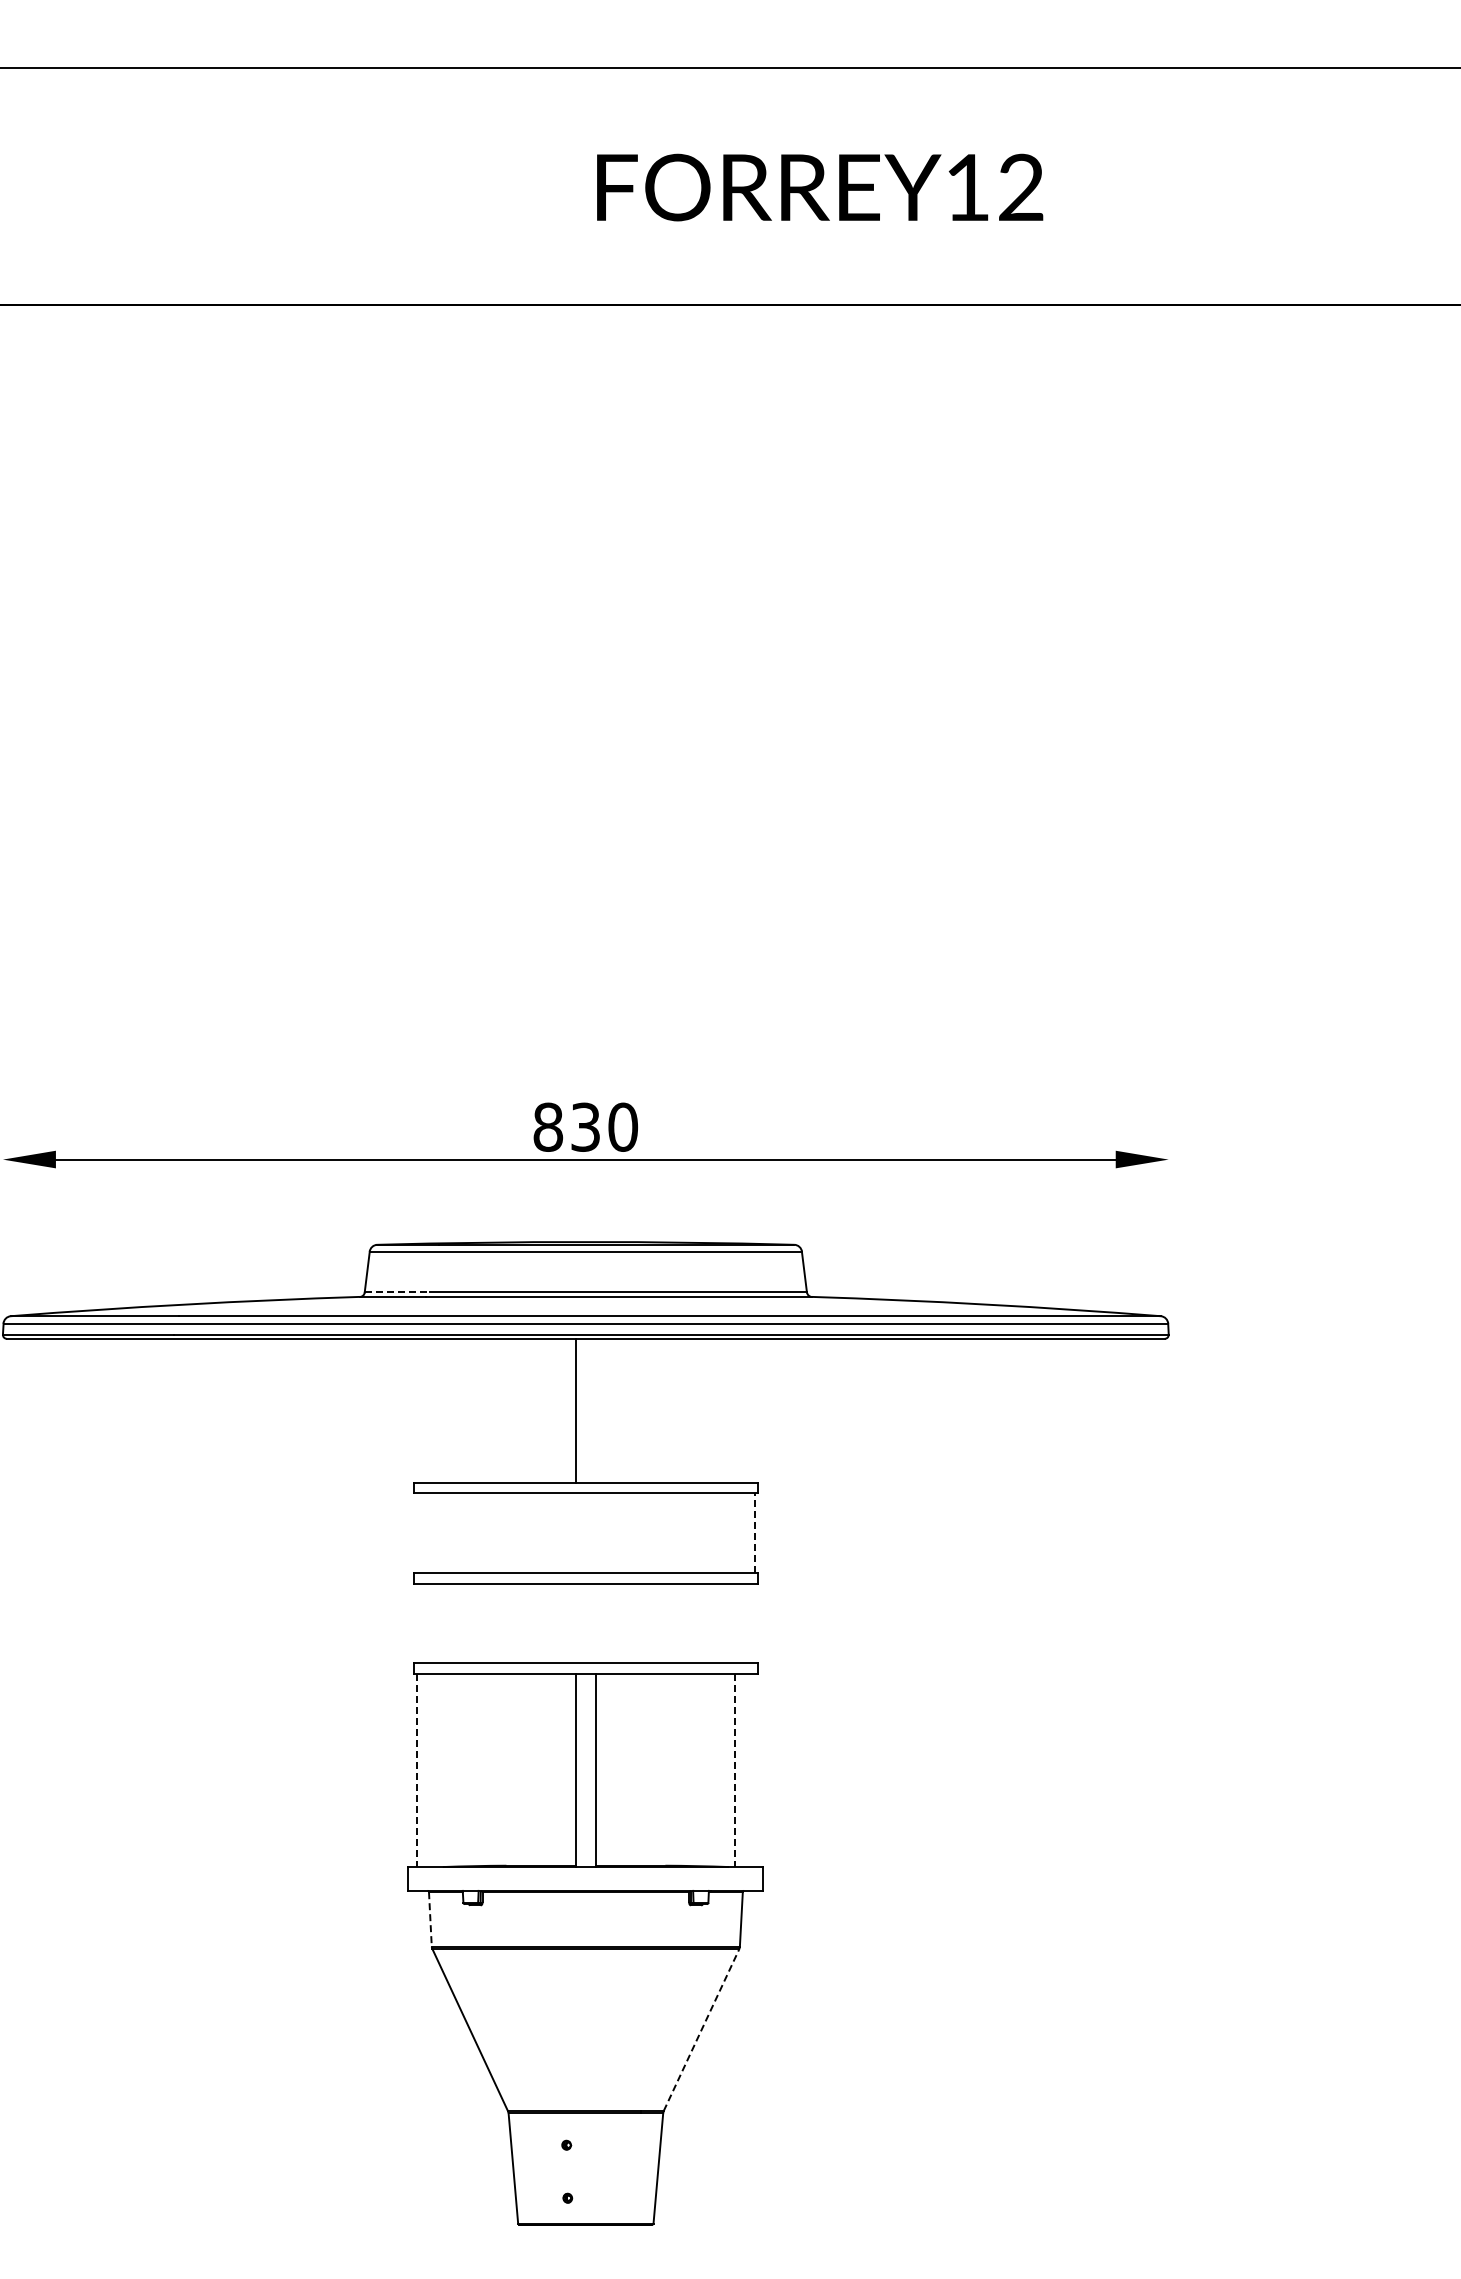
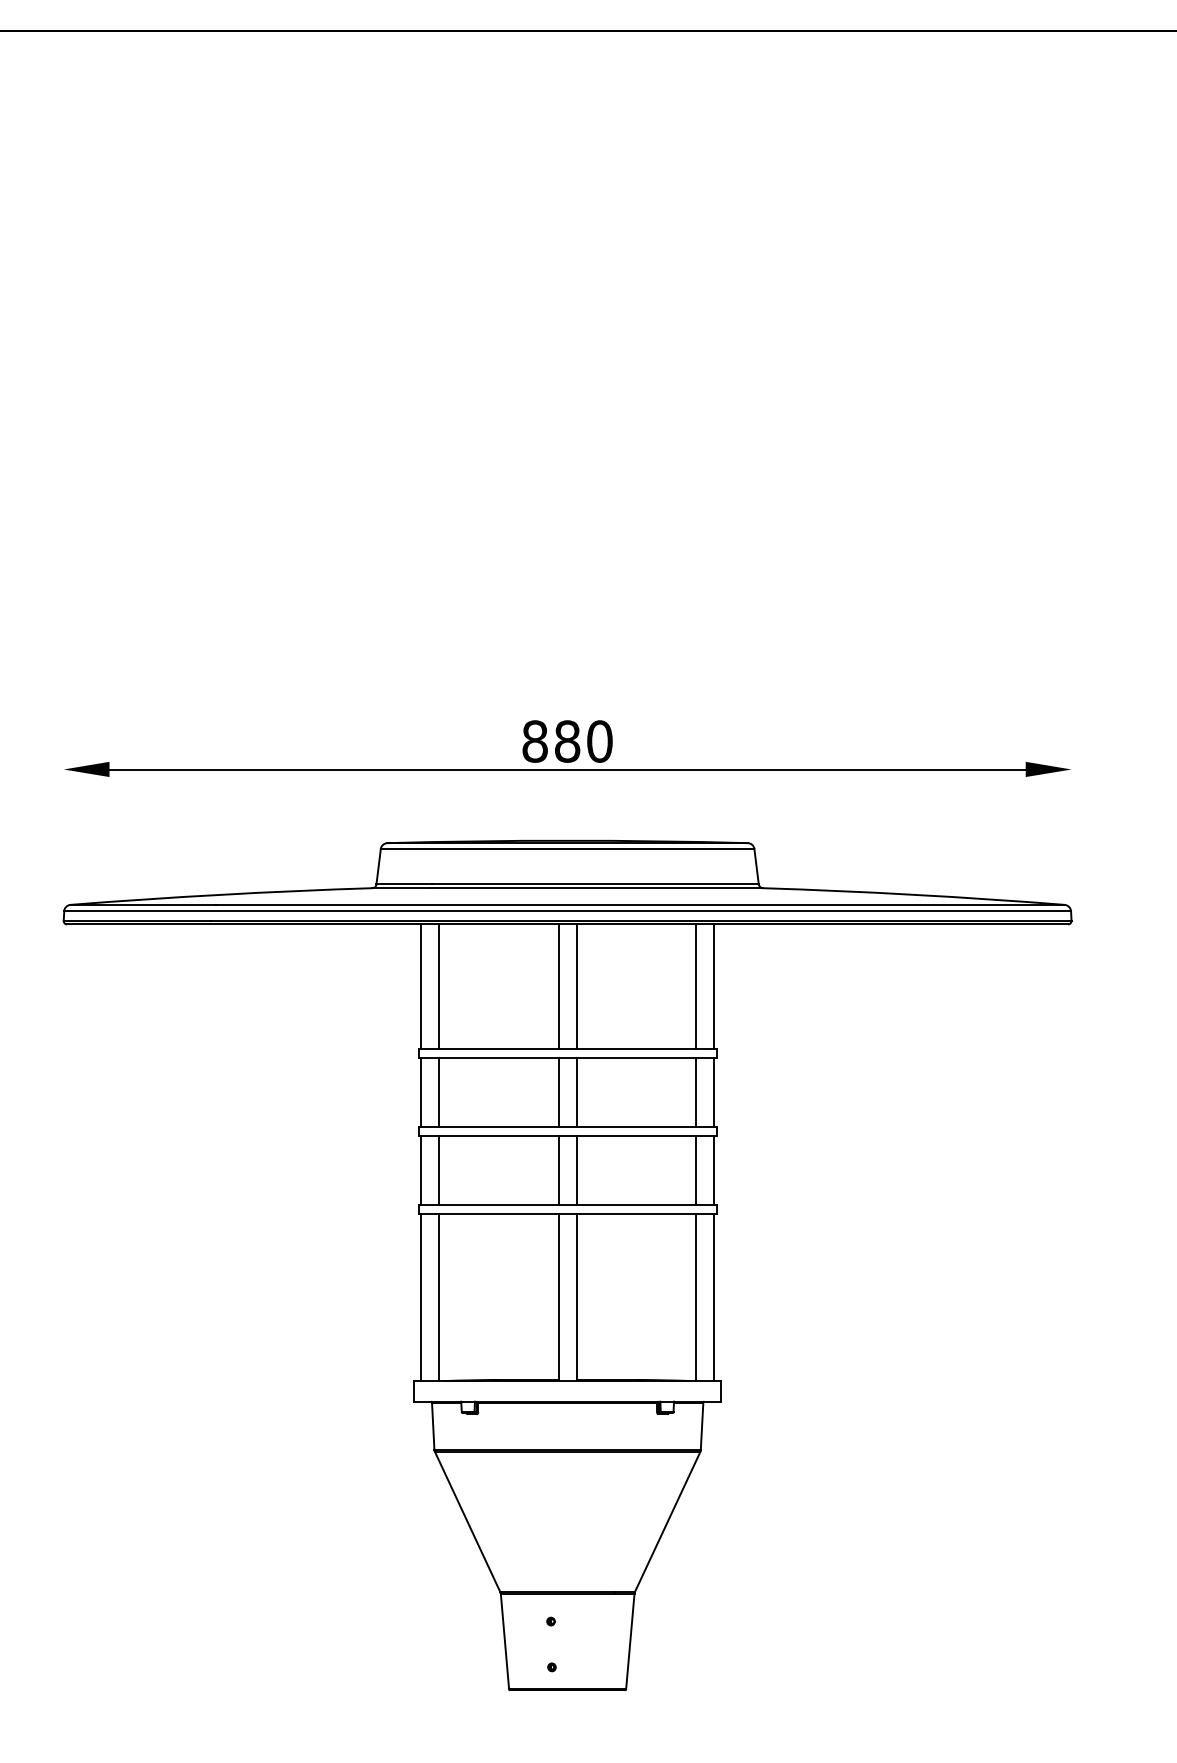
text: (585, 1126) -> (567, 740), 830 -> 880
line: (397, 1292) -> (404, 884), dashed -> solid
line: (416, 1410) -> (421, 986), added
line: (437, 1410) -> (439, 986), added
line: (596, 1410) -> (576, 986), added
line: (734, 1410) -> (696, 986), added
line: (755, 1410) -> (714, 986), added
line: (416, 1532) -> (421, 1091), added
line: (437, 1532) -> (439, 1091), added
line: (575, 1532) -> (558, 1091), added
line: (596, 1532) -> (576, 1091), added
line: (734, 1532) -> (696, 1091), added
line: (755, 1533) -> (714, 1092), dashed -> solid
line: (416, 1623) -> (421, 1170), added
line: (437, 1623) -> (439, 1170), added
line: (575, 1623) -> (558, 1170), added
line: (596, 1623) -> (576, 1170), added
line: (734, 1623) -> (696, 1170), added
line: (755, 1623) -> (714, 1170), added
line: (416, 1770) -> (421, 1297), dashed -> solid
line: (437, 1770) -> (439, 1297), added
line: (734, 1770) -> (696, 1297), dashed -> solid
line: (755, 1770) -> (714, 1297), added
line: (430, 1919) -> (433, 1426), dashed -> solid
line: (701, 2029) -> (667, 1521), dashed -> solid

